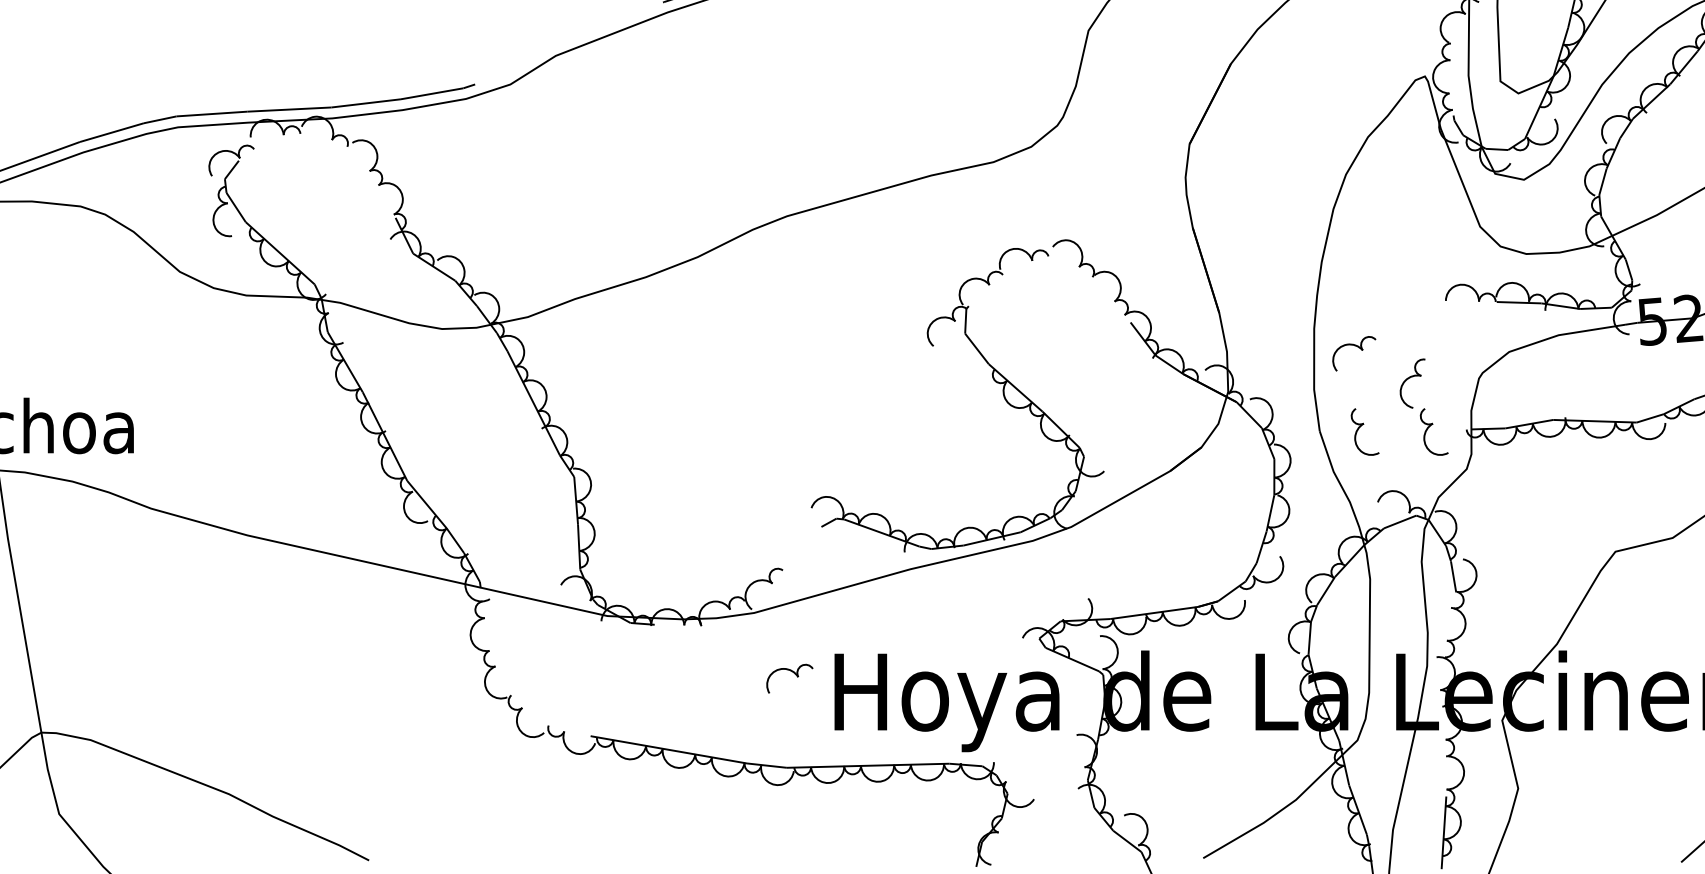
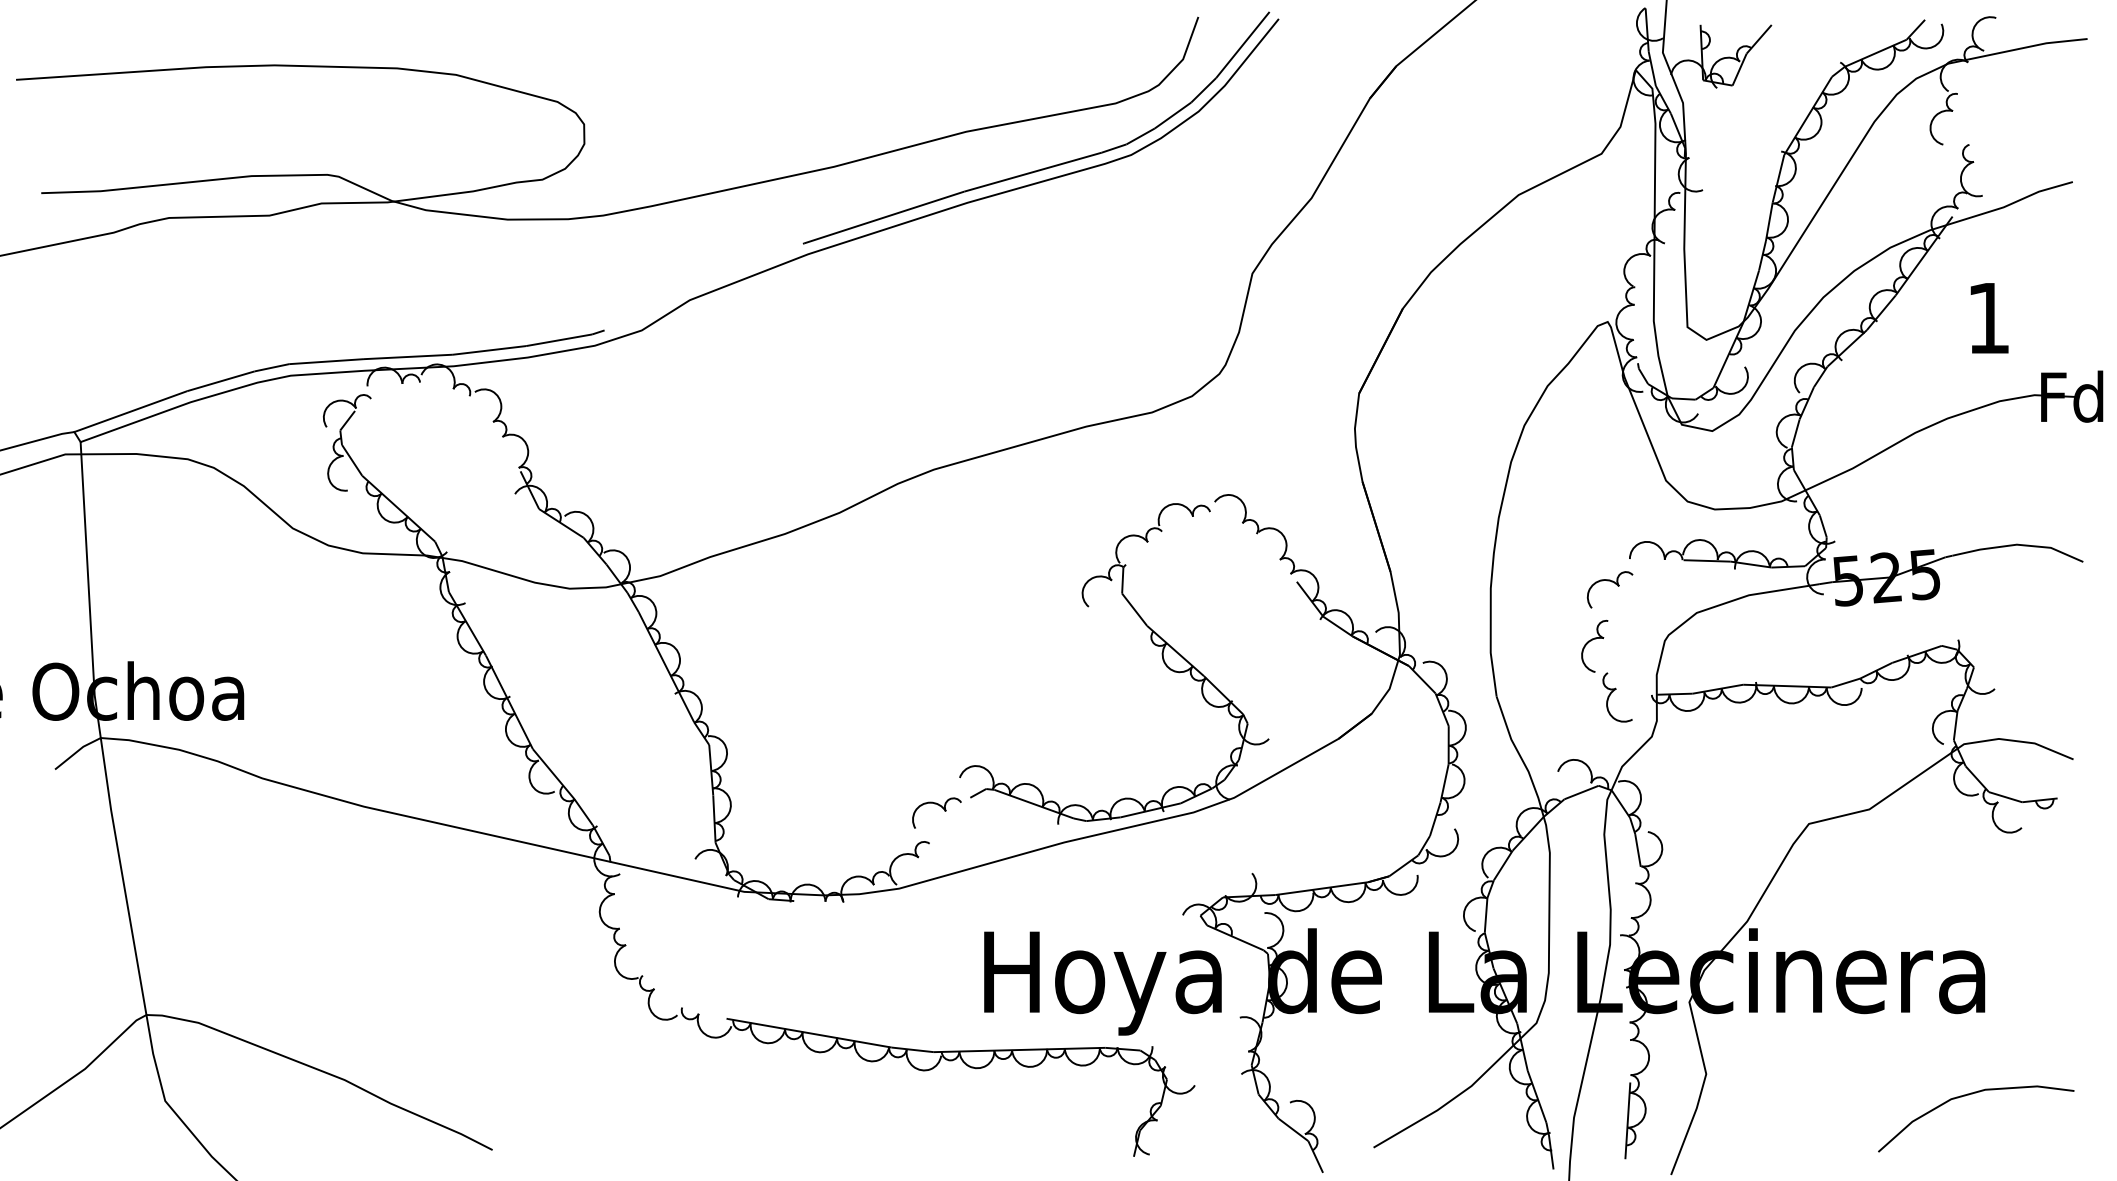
part: (1355, 346) -> (1611, 582), moved
part: (1359, 429) -> (1538, 694), removed
part: (792, 672) -> (939, 806), moved

